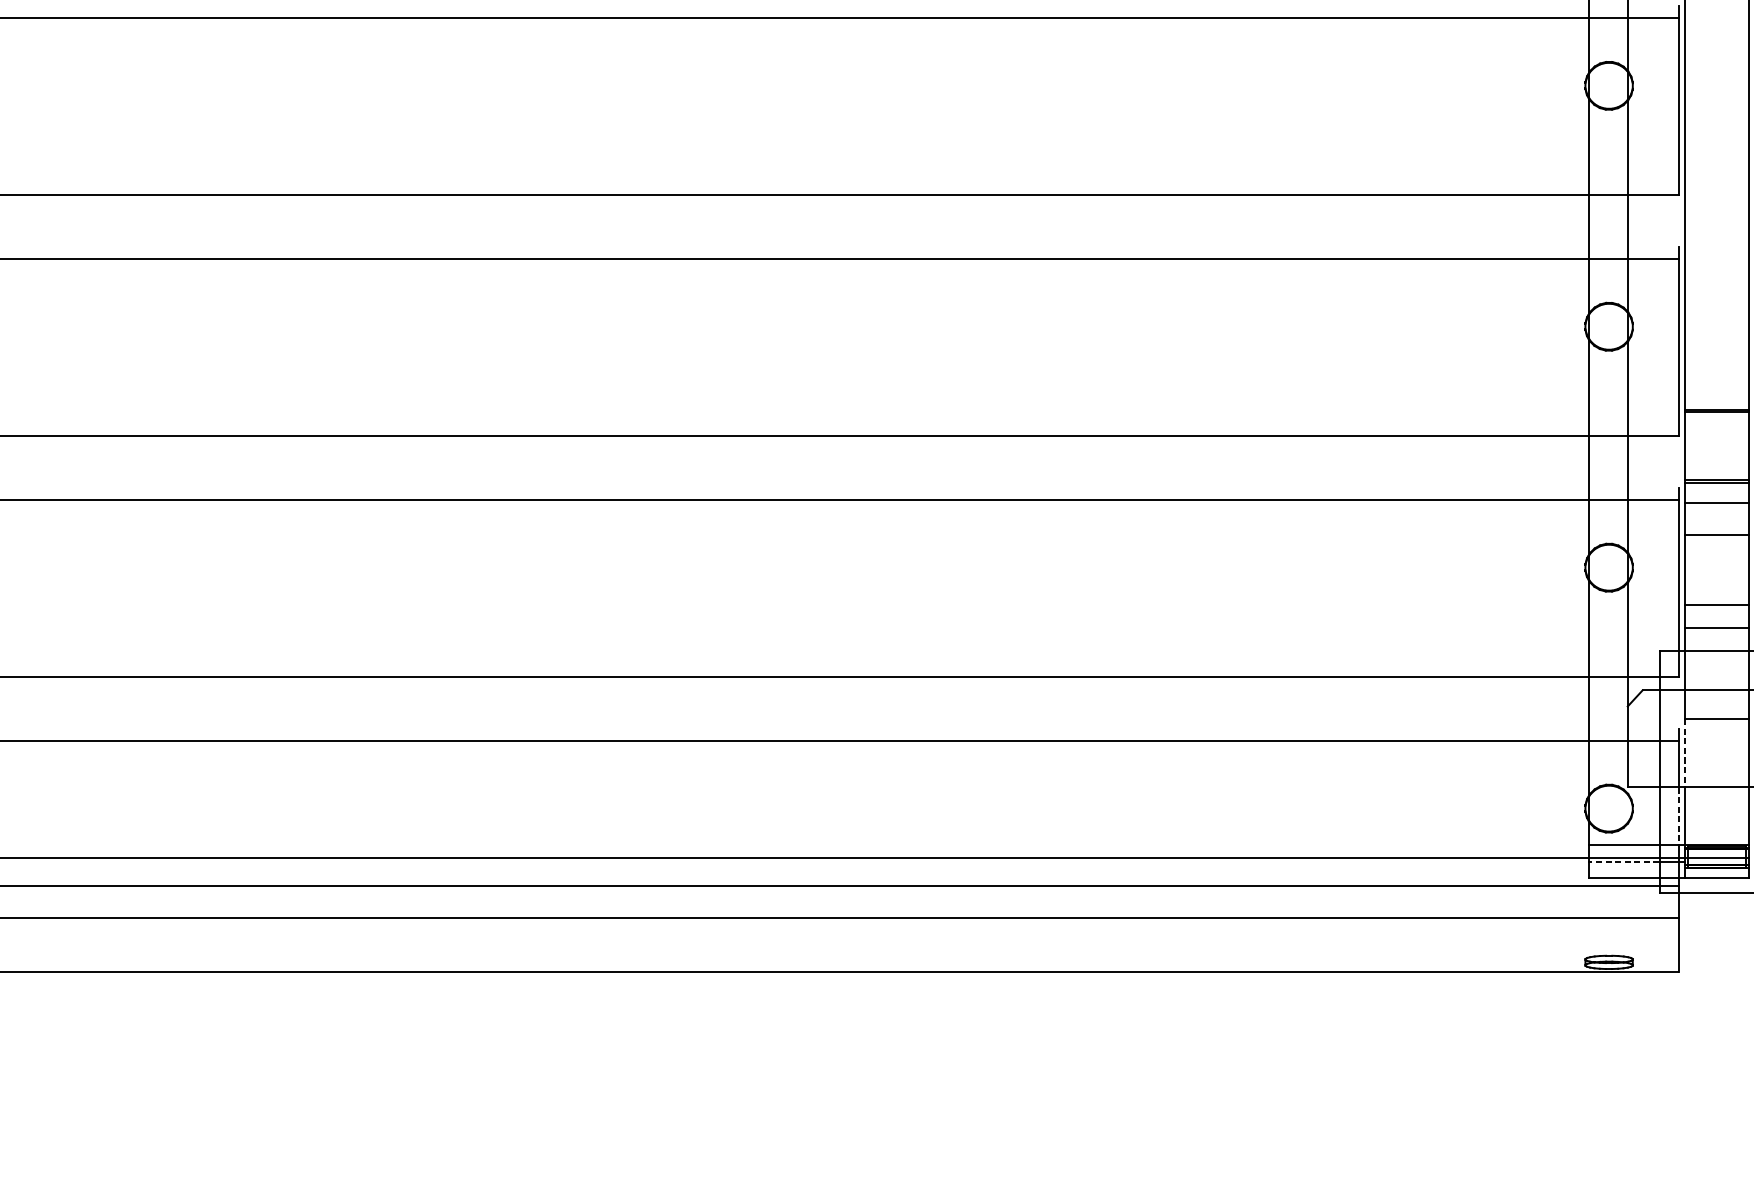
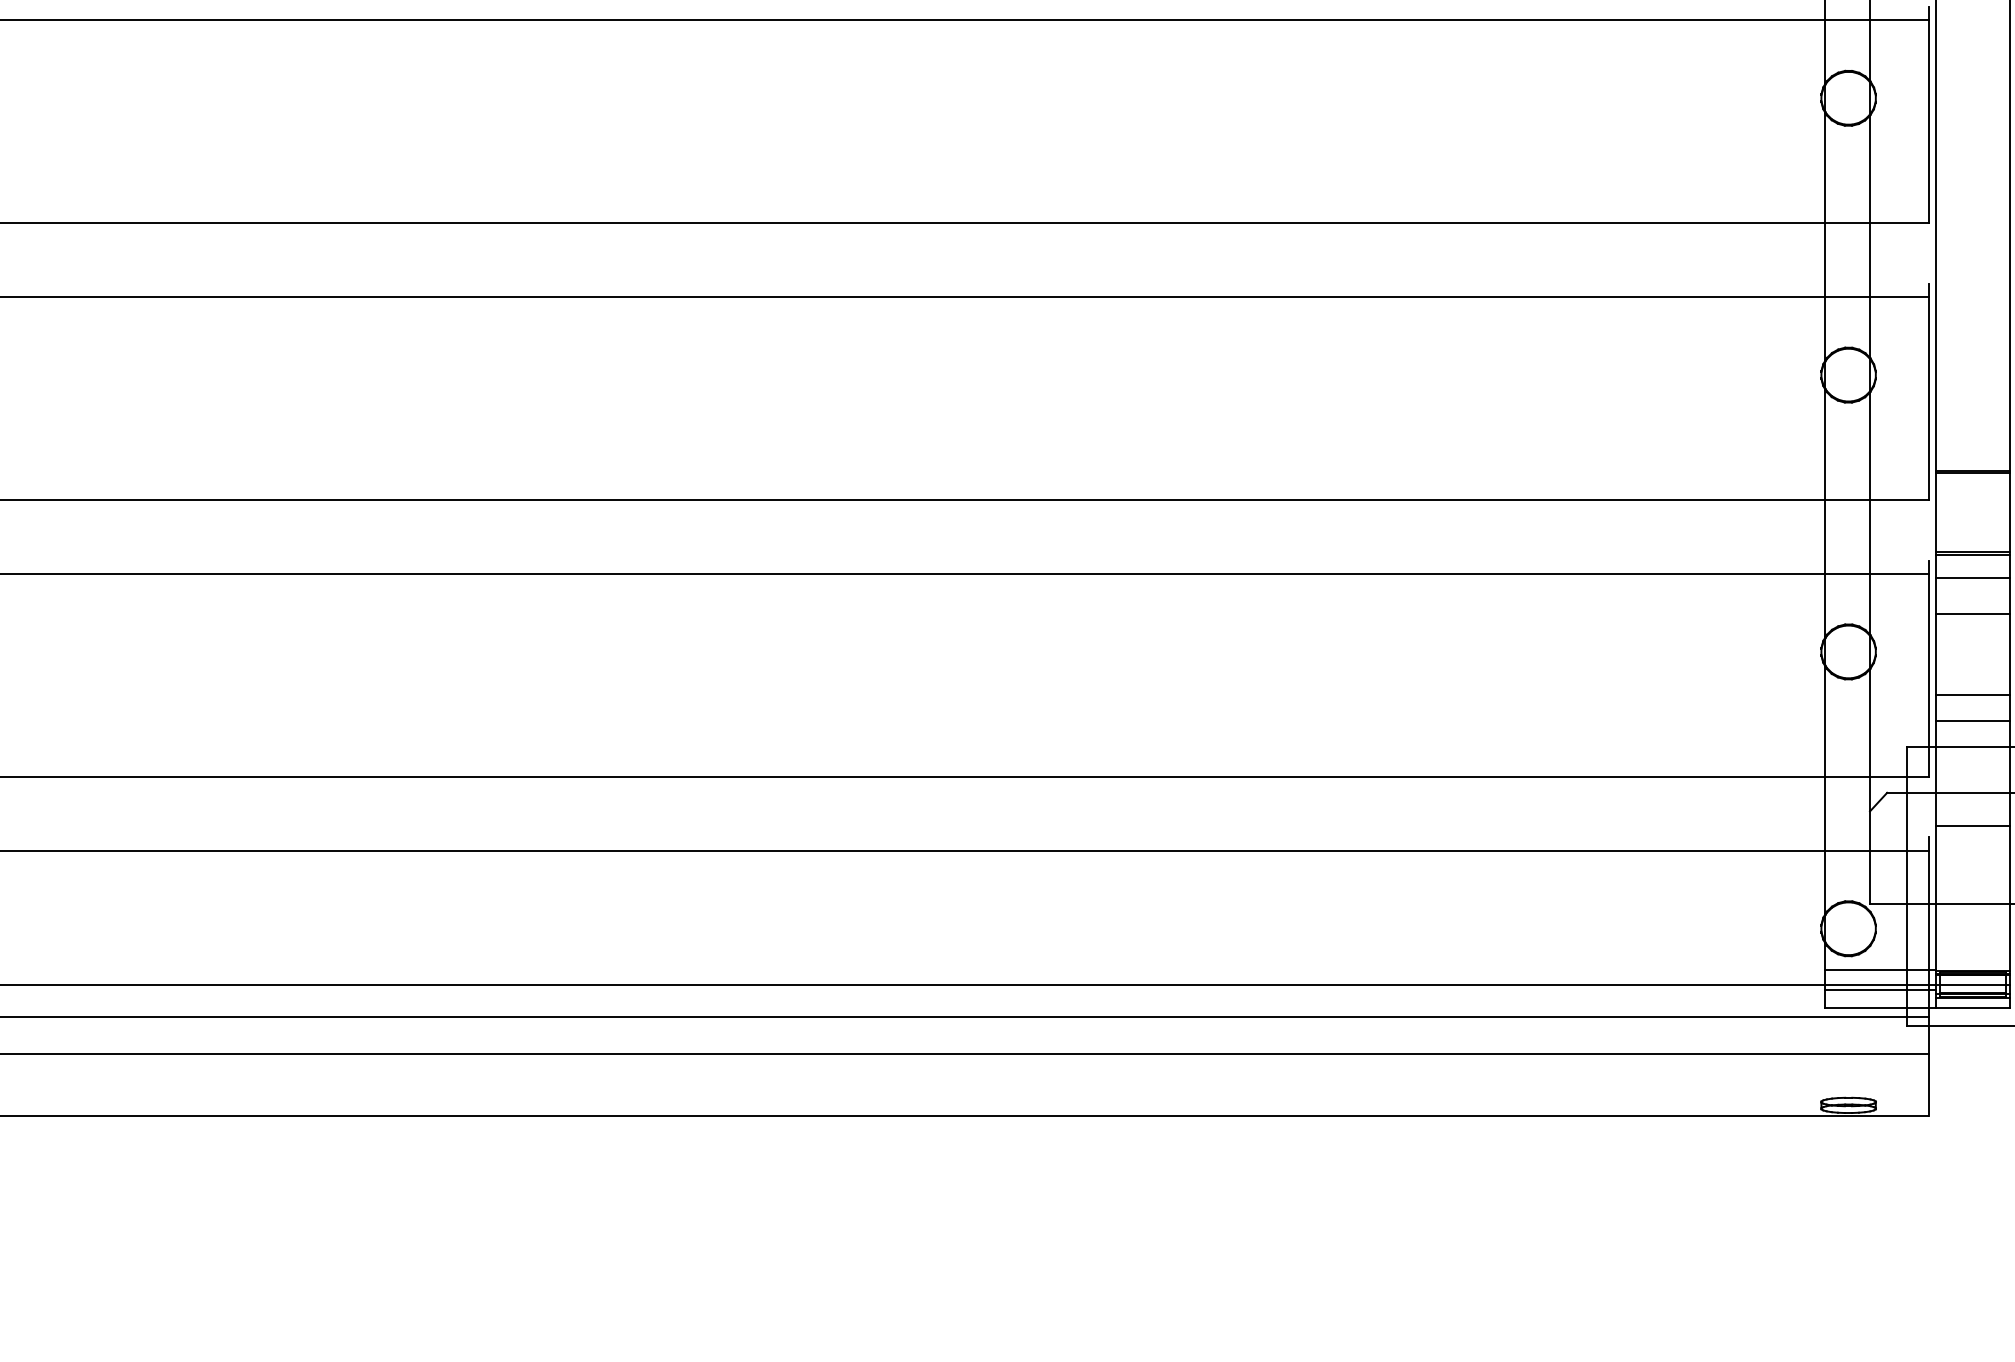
line: (1685, 753) -> (1936, 865), dashed -> solid
line: (1678, 816) -> (1928, 937), dashed -> solid
line: (1623, 862) -> (1865, 990), dashed -> solid

